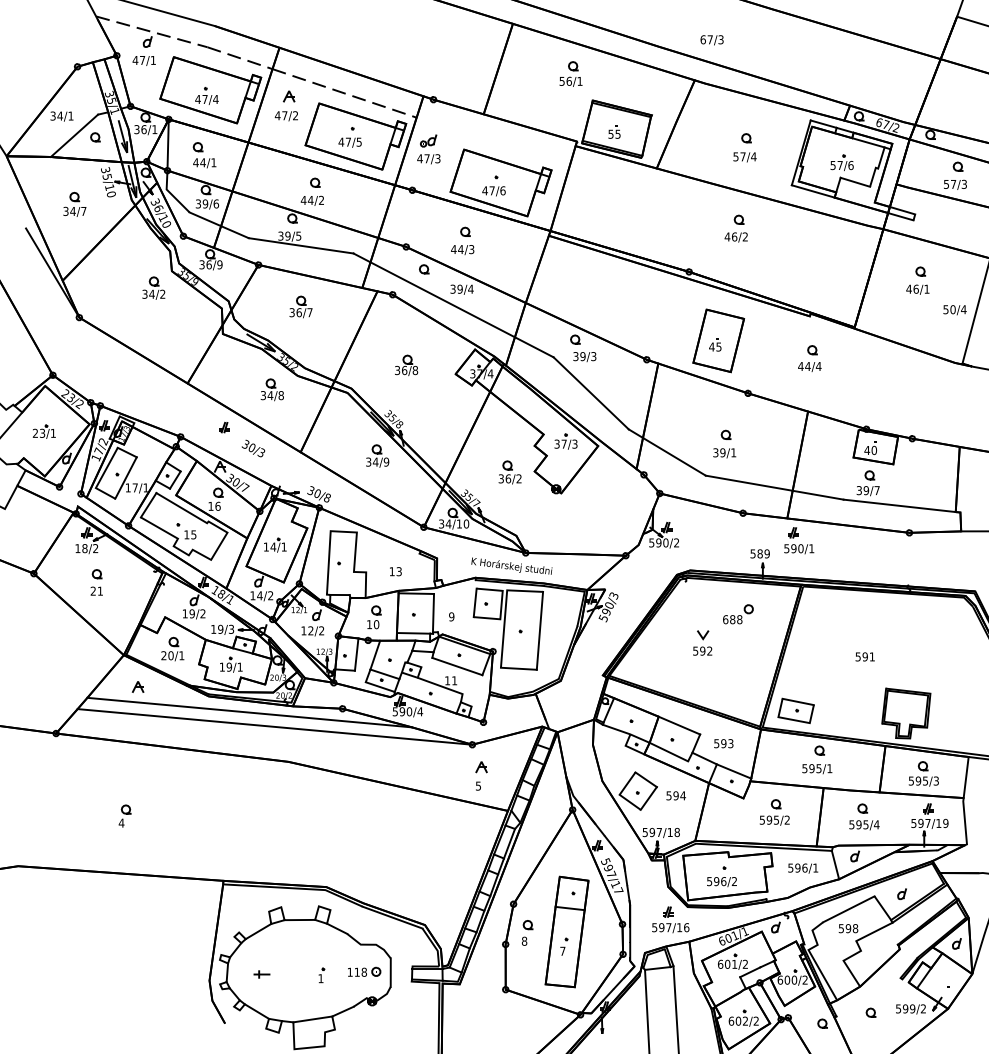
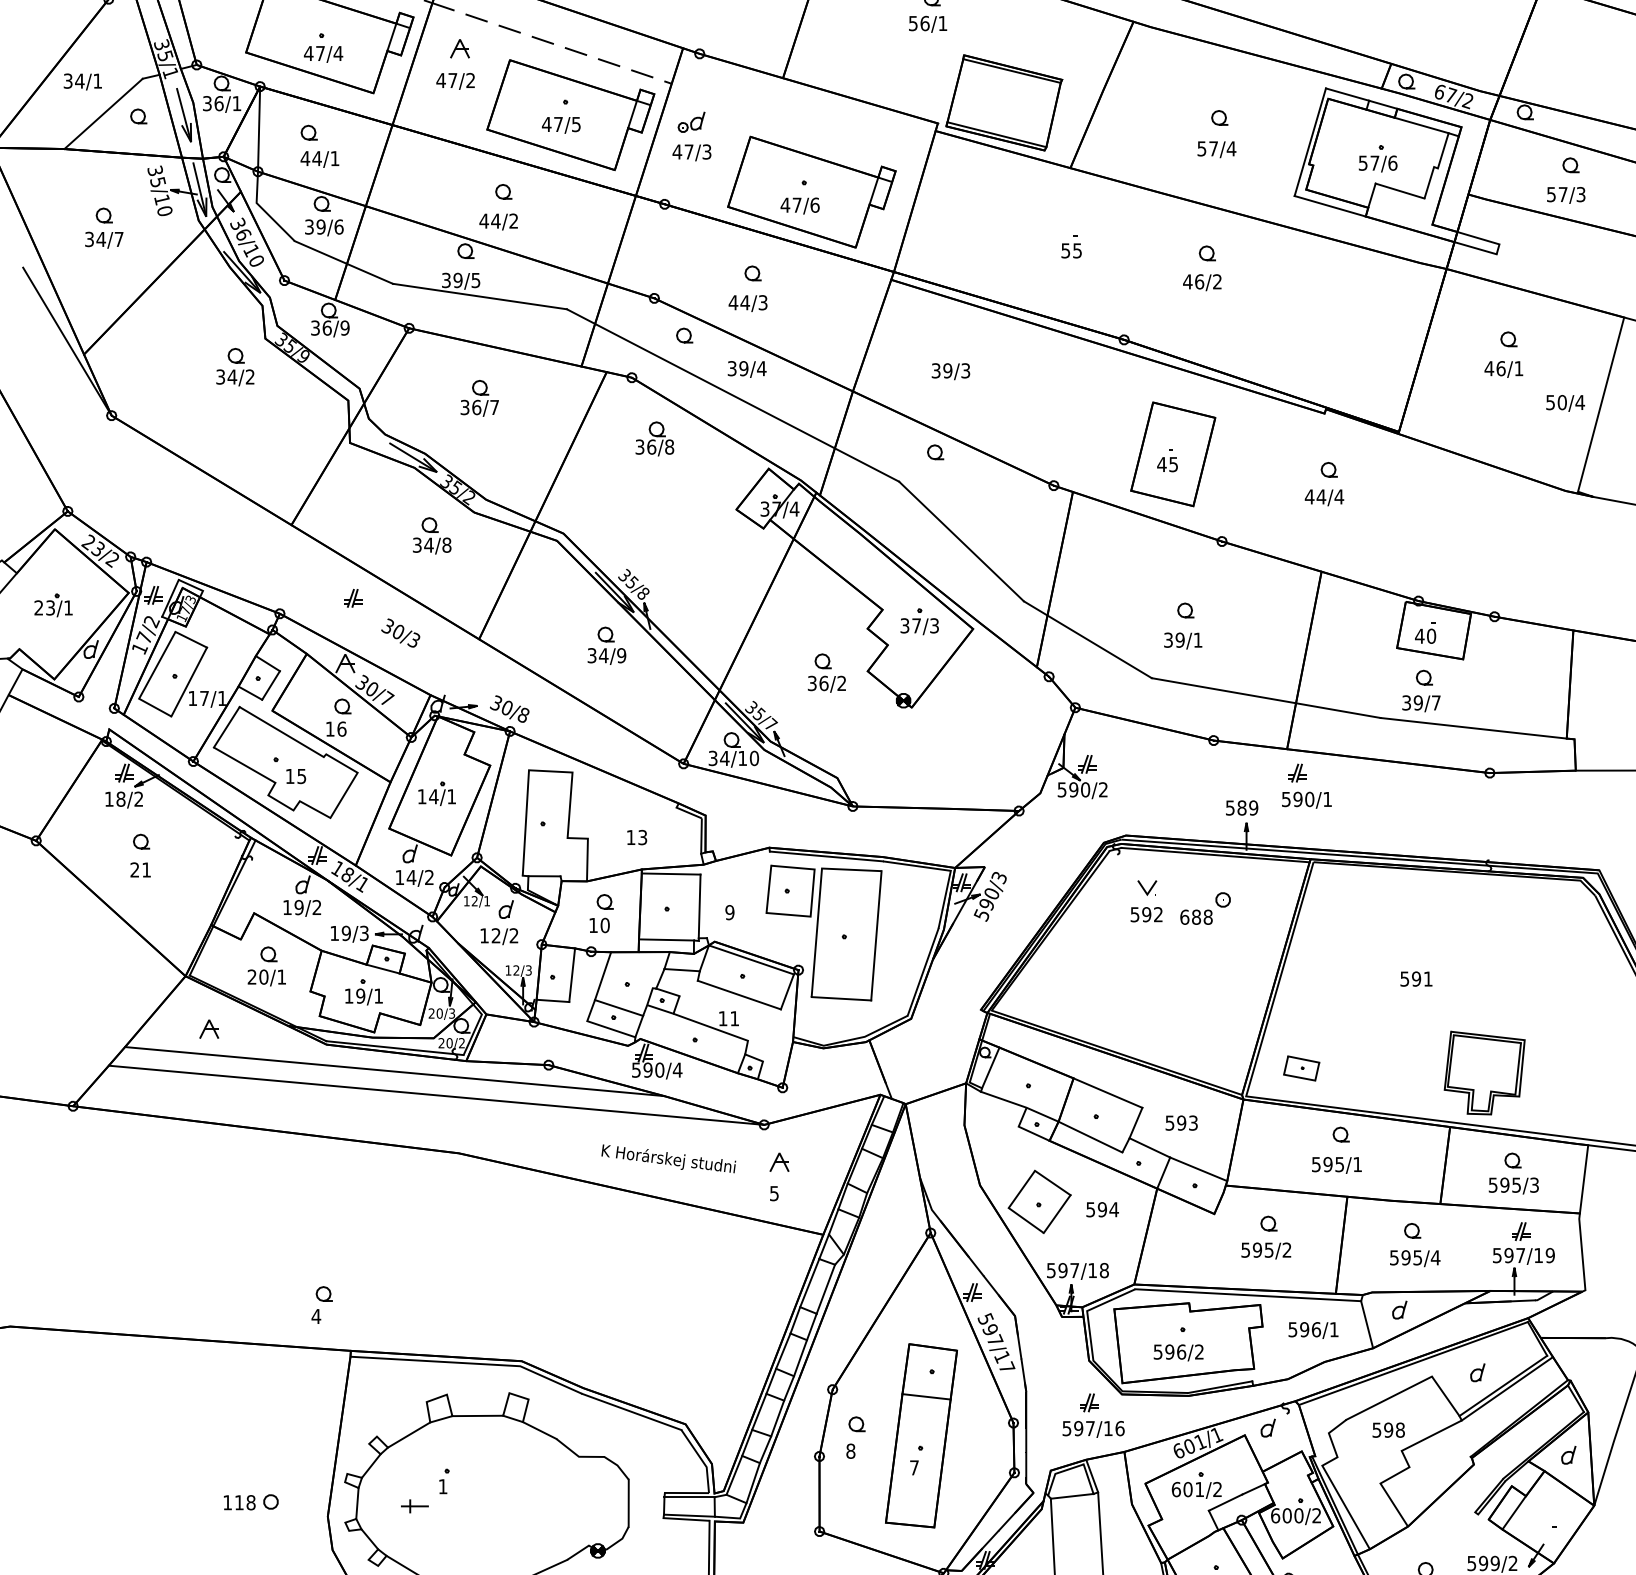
part: (614, 131) -> (1071, 246), moved
text: (584, 356) -> (950, 370), moved
part: (406, 365) -> (654, 438), moved
text: (511, 565) -> (668, 1157), moved
part: (702, 642) -> (1146, 900), moved
part: (795, 710) -> (1300, 1068), size x0.6
part: (124, 815) -> (321, 1303), moved
part: (364, 971) -> (251, 1501), moved
part: (321, 975) -> (443, 1481), moved

